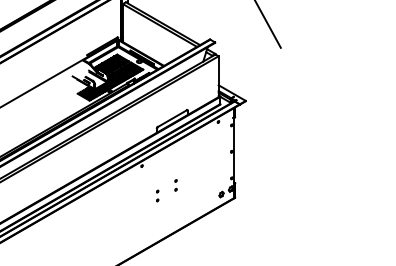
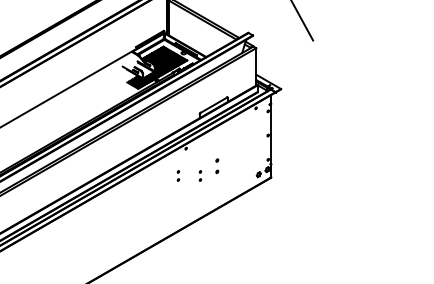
part: (175, 185) -> (216, 166), size x1.4
part: (132, 195) -> (177, 175), added

